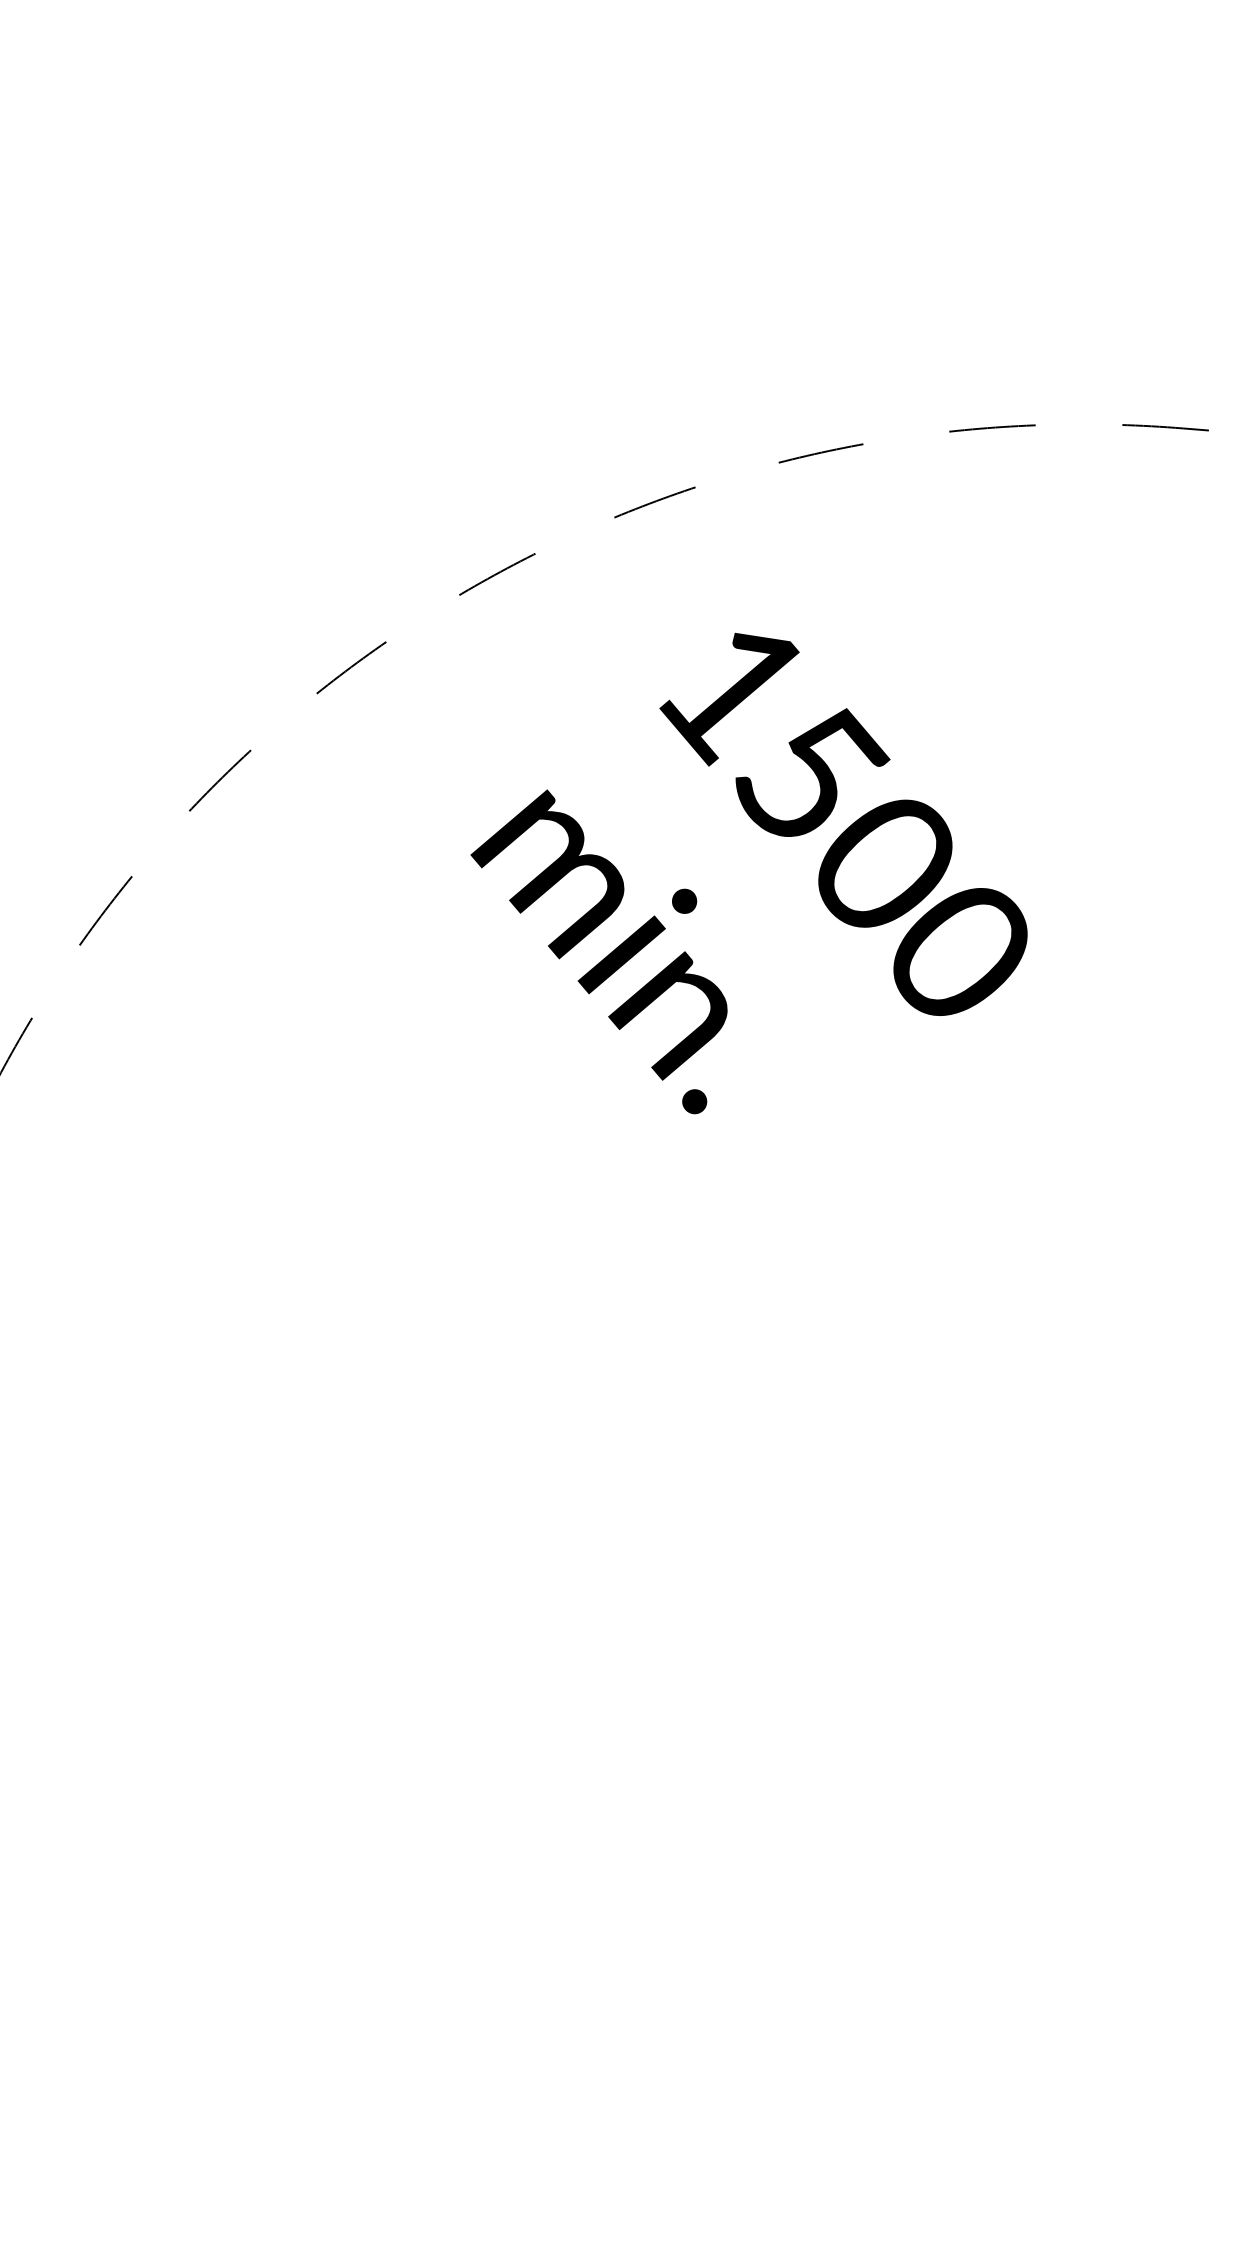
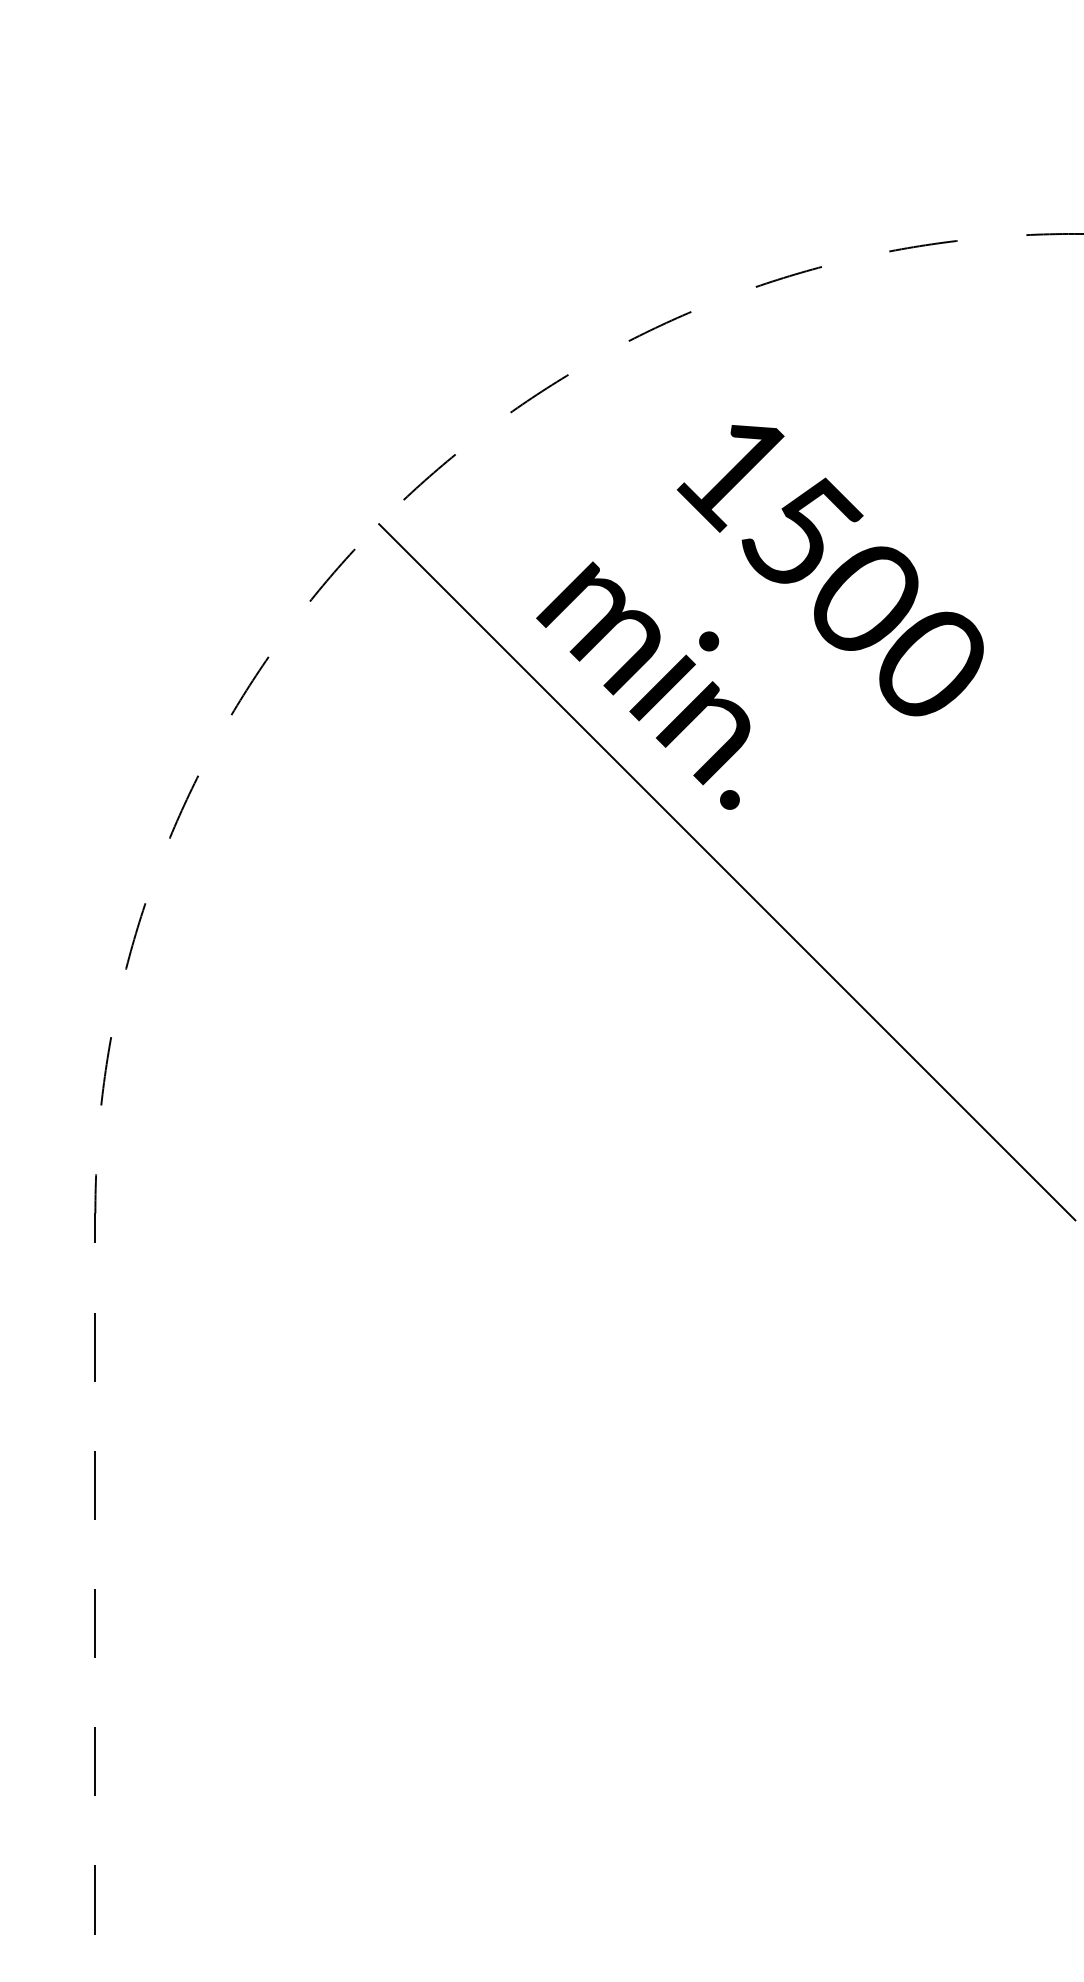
line: (684, 1192) -> (727, 872), added

